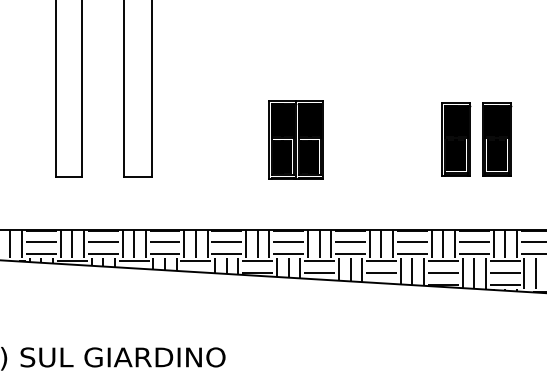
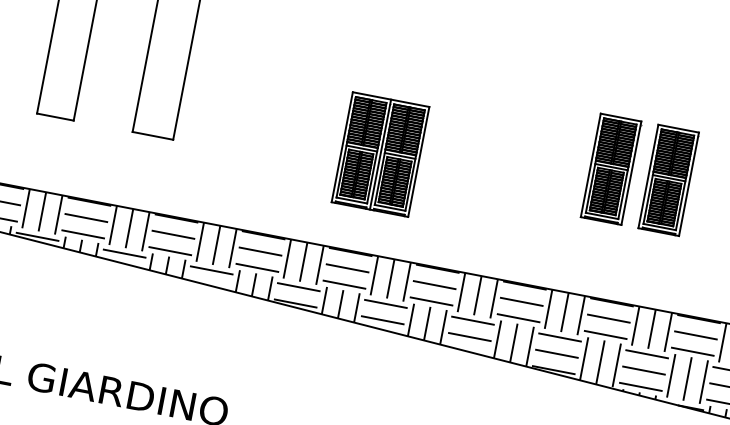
part: (295, 139) -> (379, 153), moved

